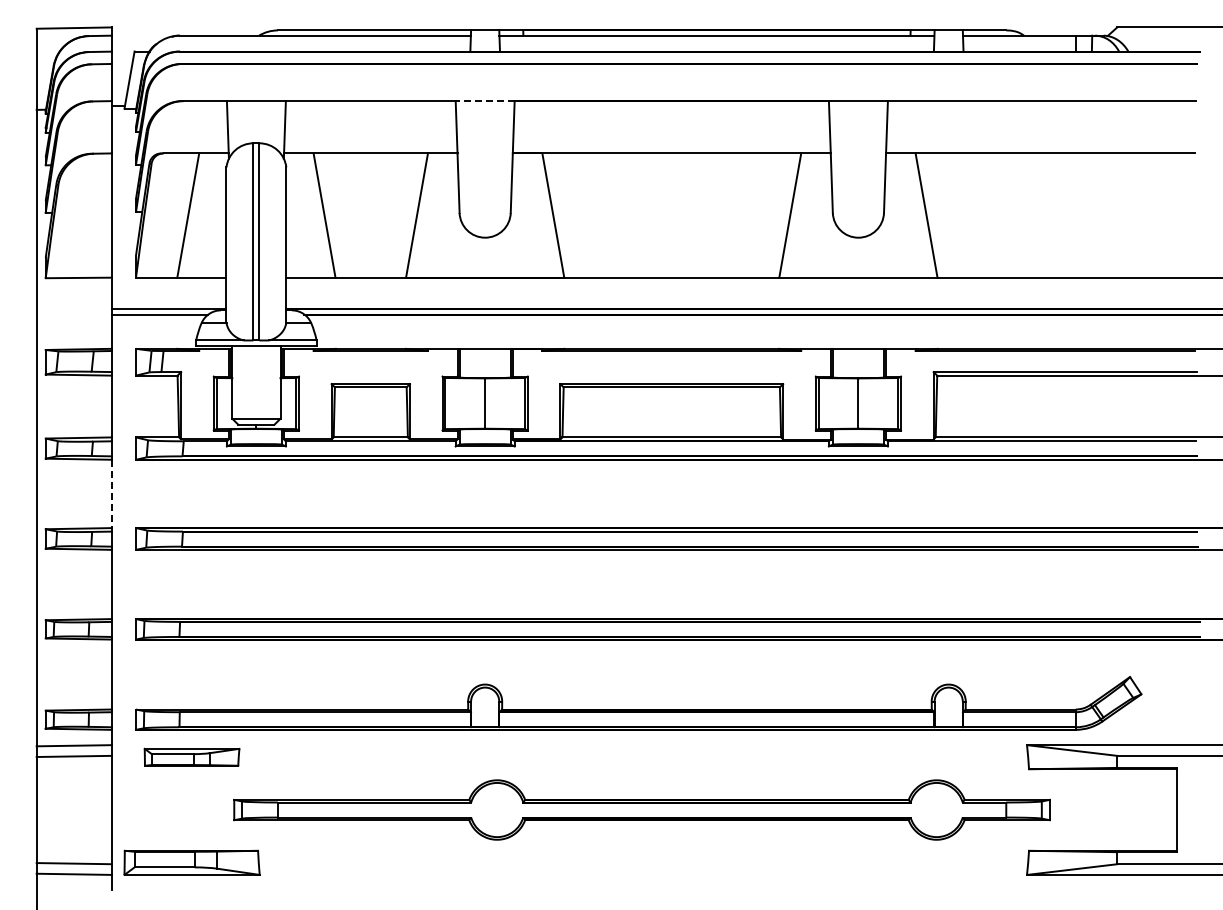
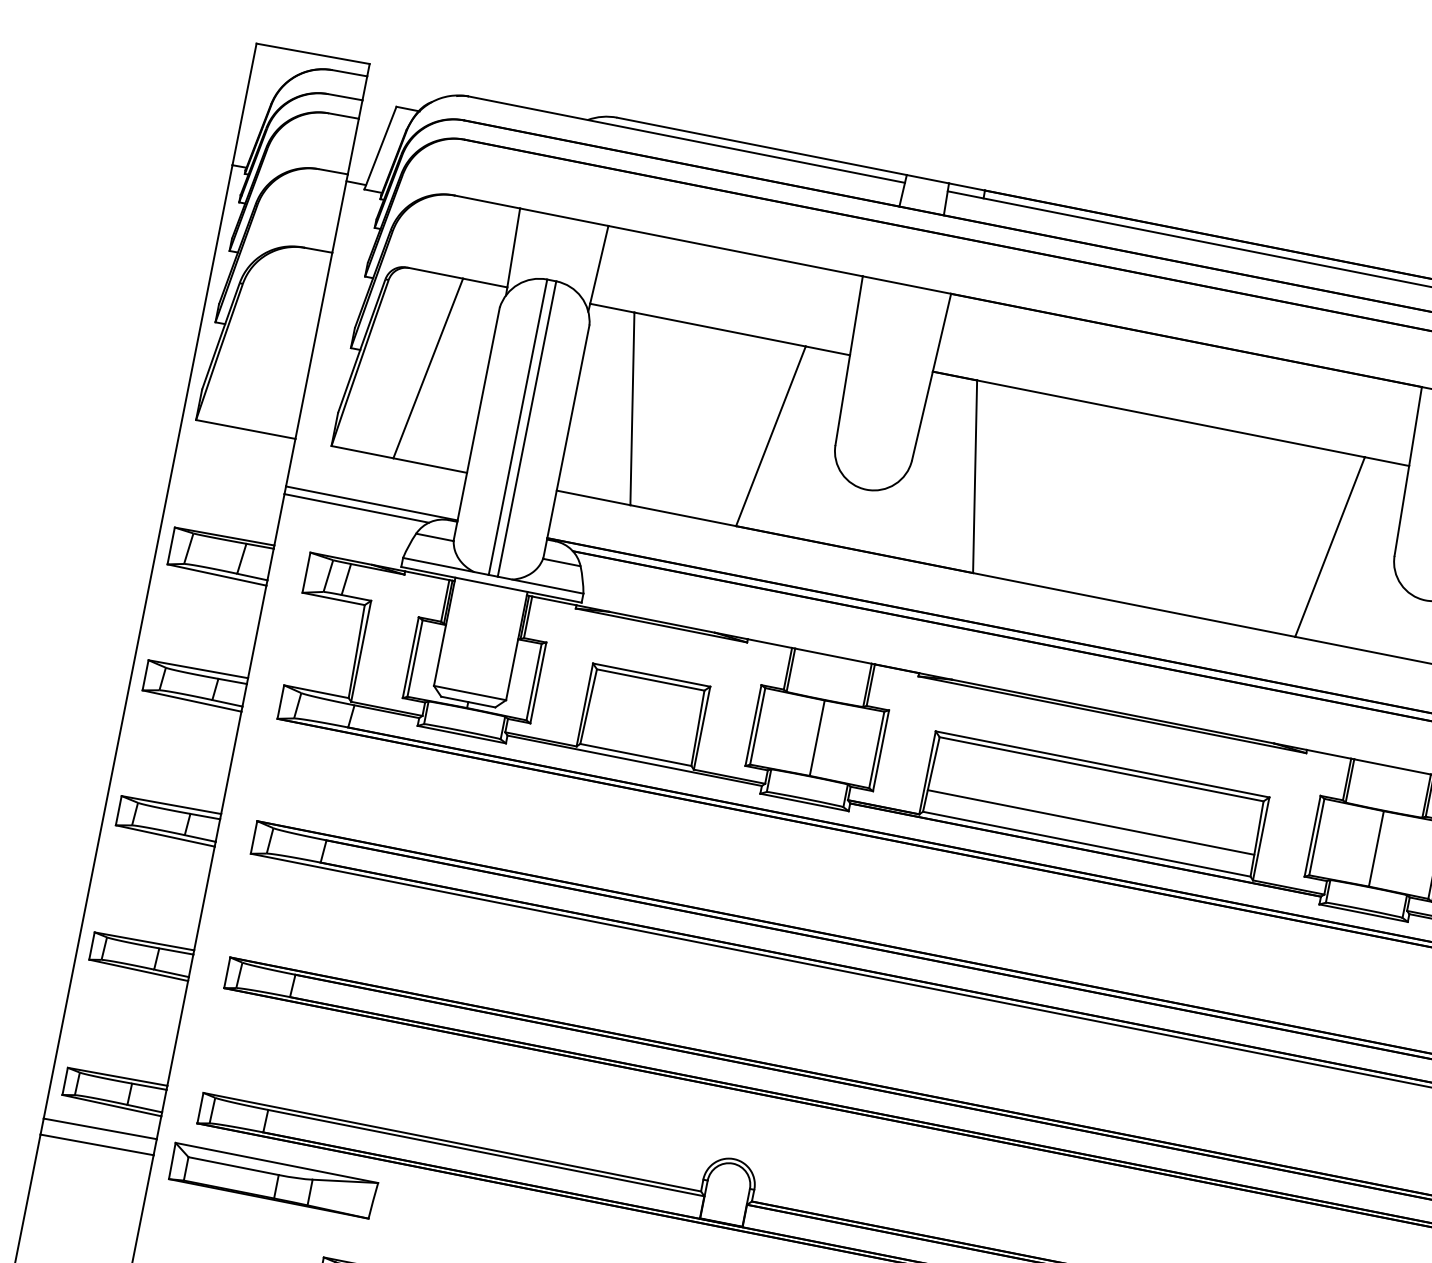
line: (484, 101) -> (905, 285), dashed -> solid
line: (671, 422) -> (1090, 821), added
line: (111, 494) -> (230, 763), dashed -> solid
part: (191, 757) -> (272, 1181), size x1.43

